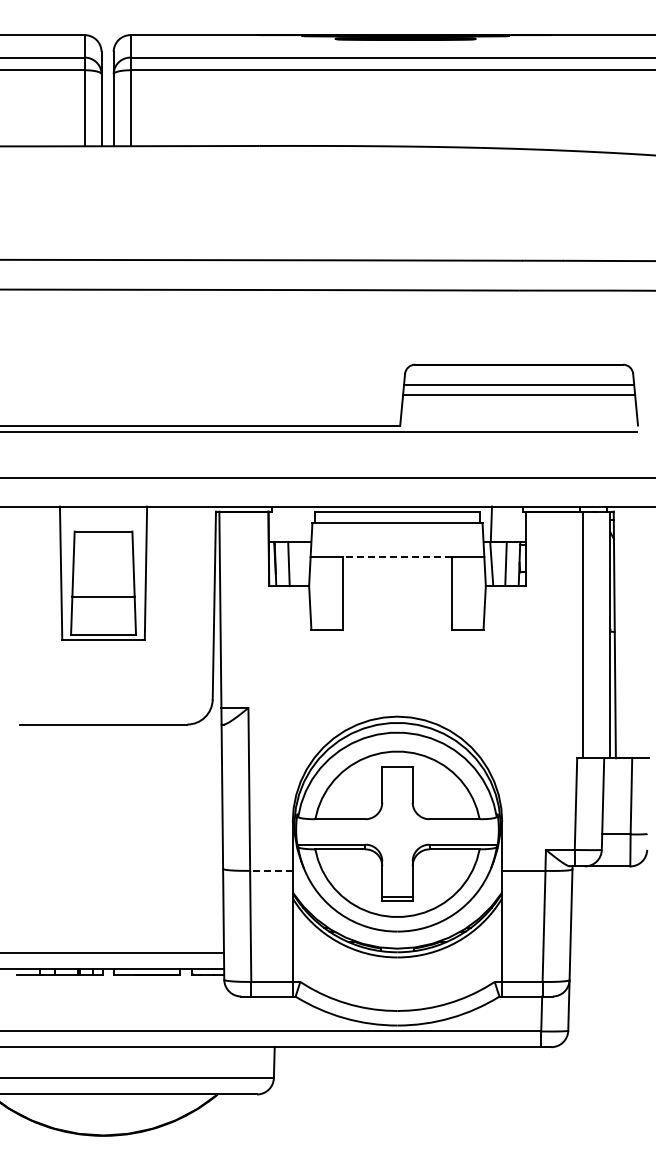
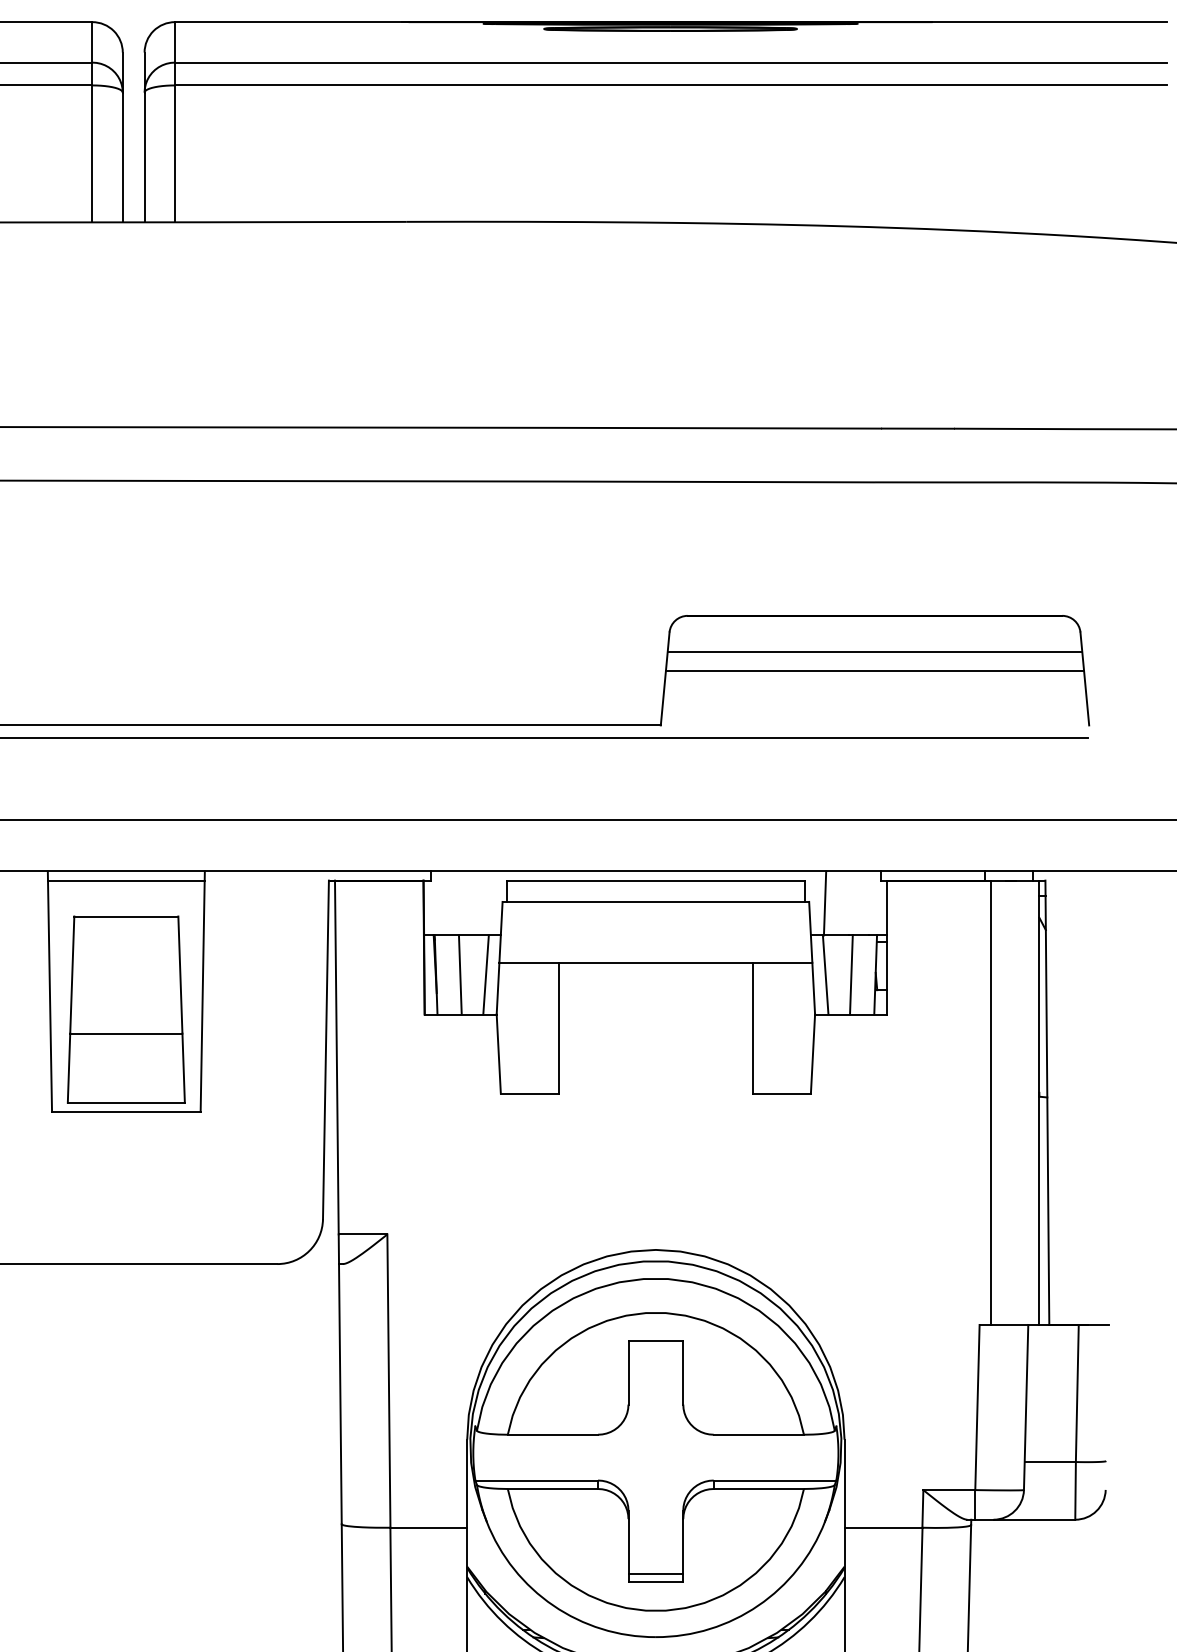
line: (103, 511) -> (126, 880), added
line: (397, 557) -> (655, 963), dashed -> solid
line: (302, 563) -> (484, 974), added
line: (270, 870) -> (427, 1527), dashed -> solid

